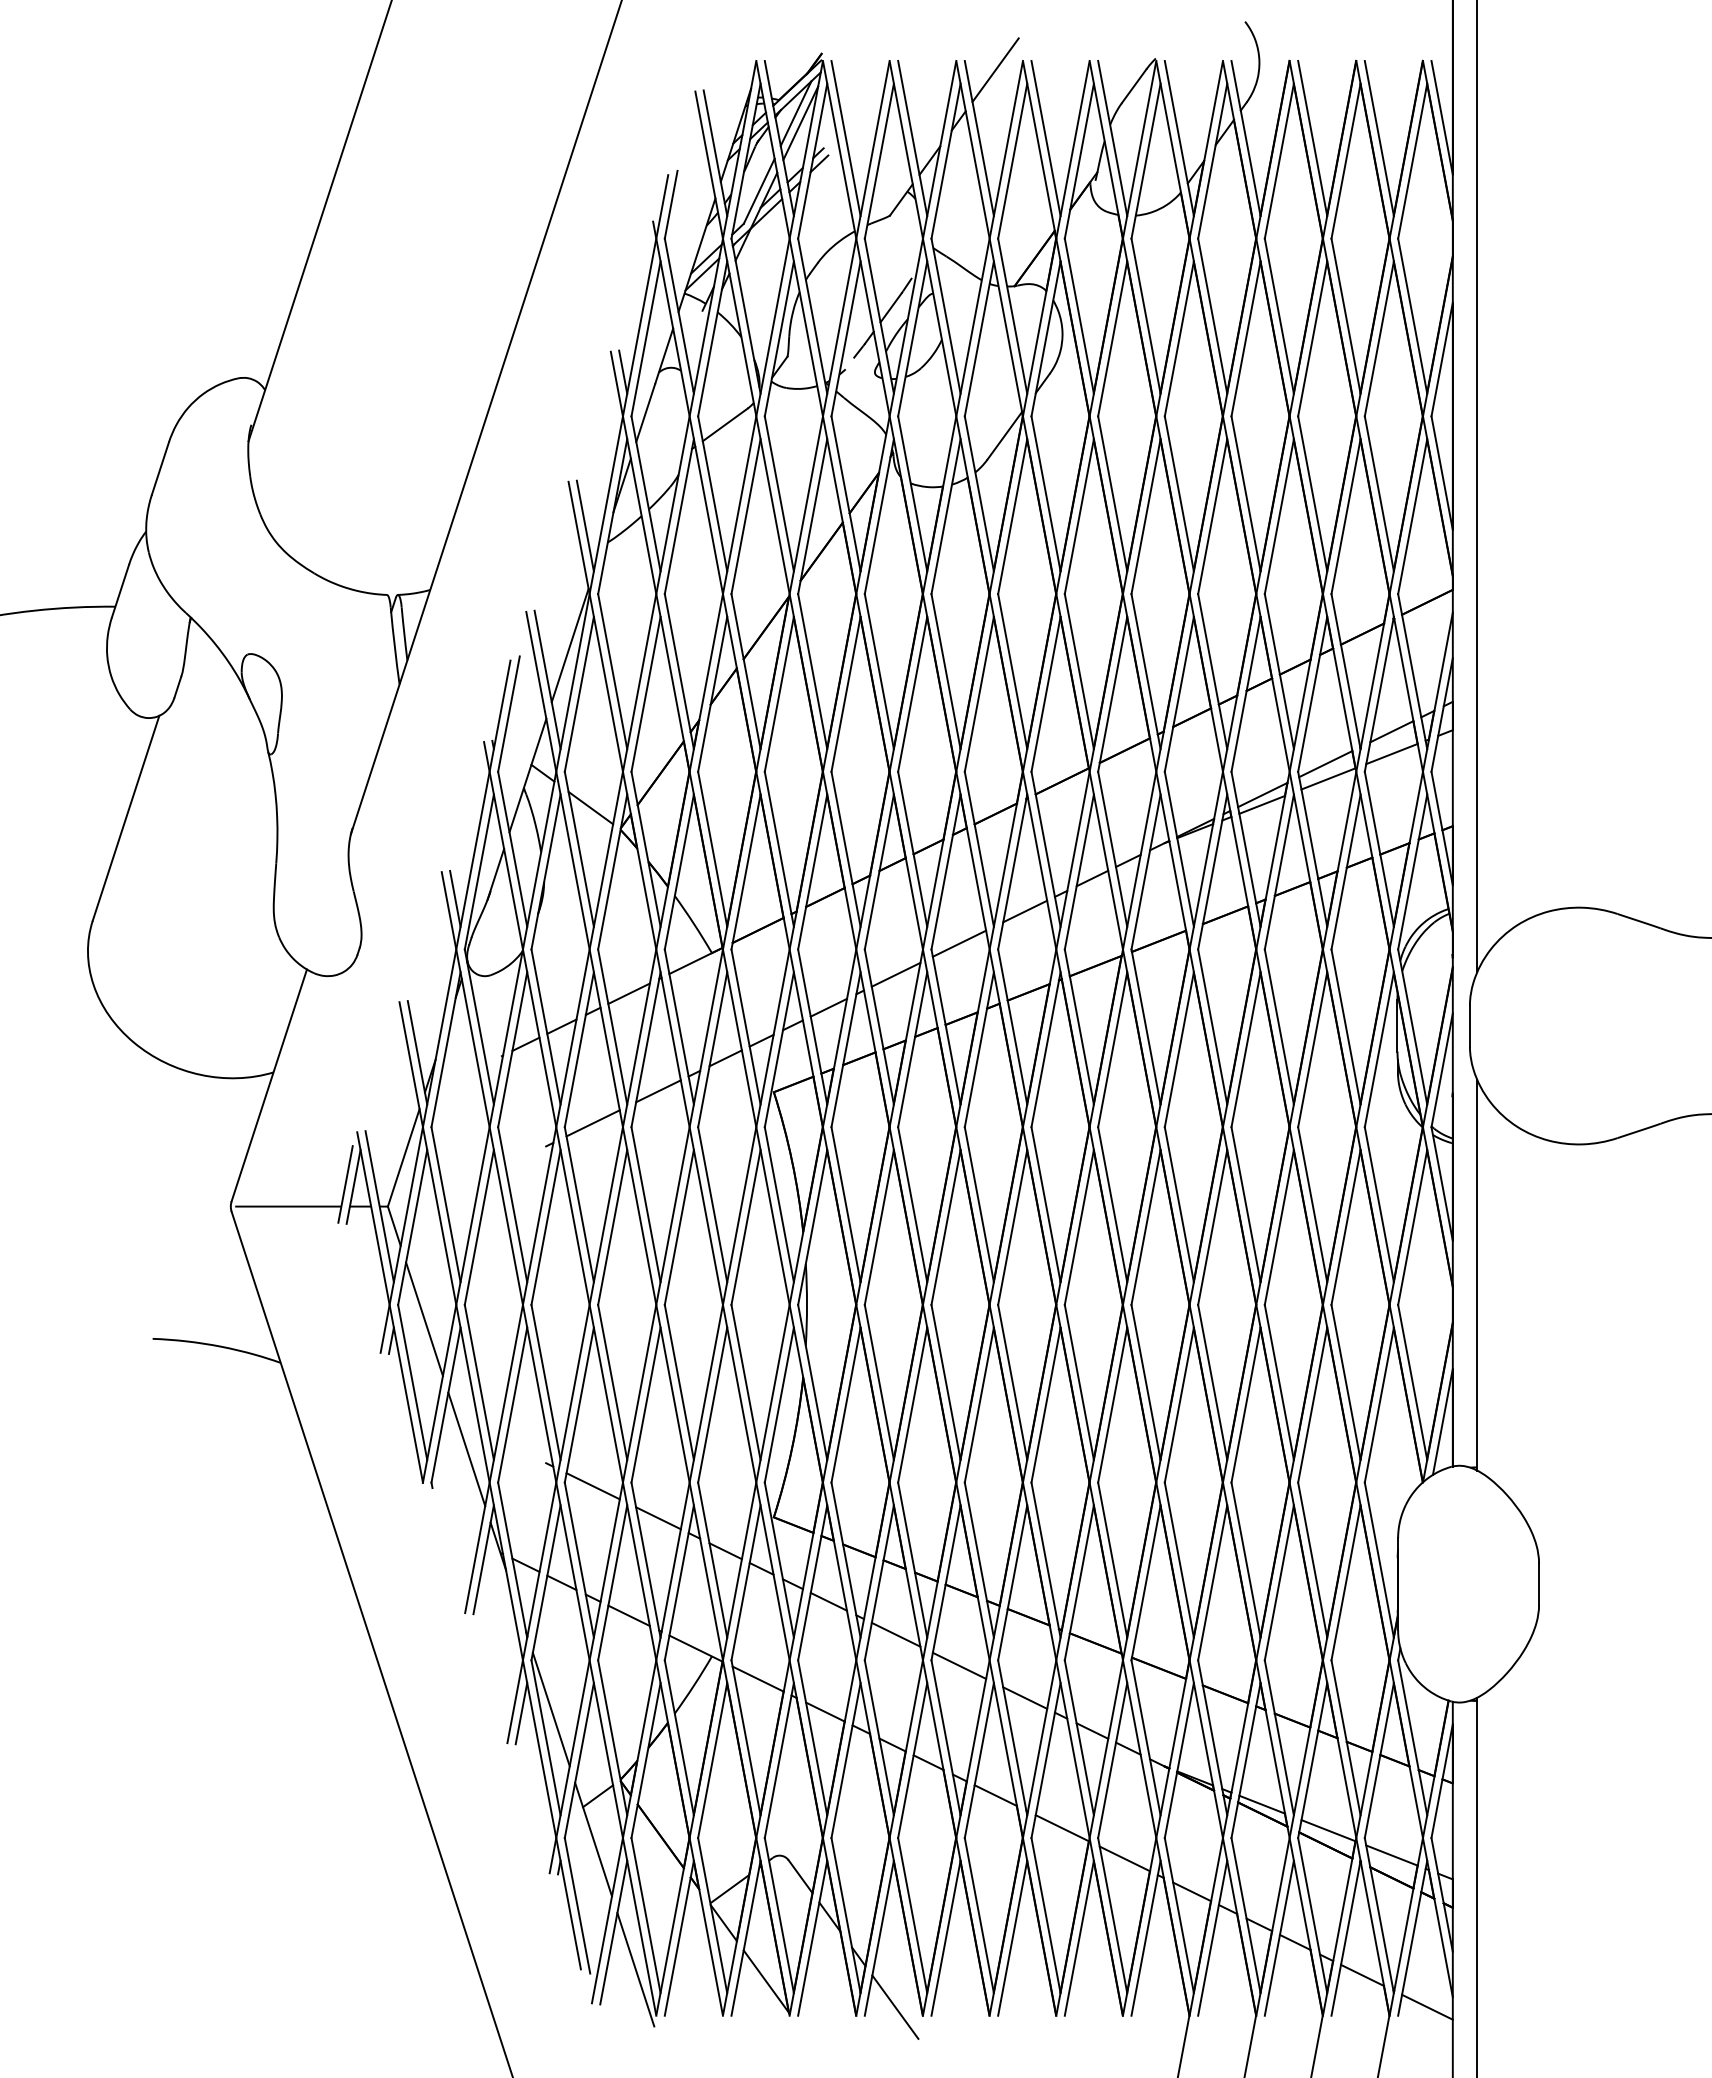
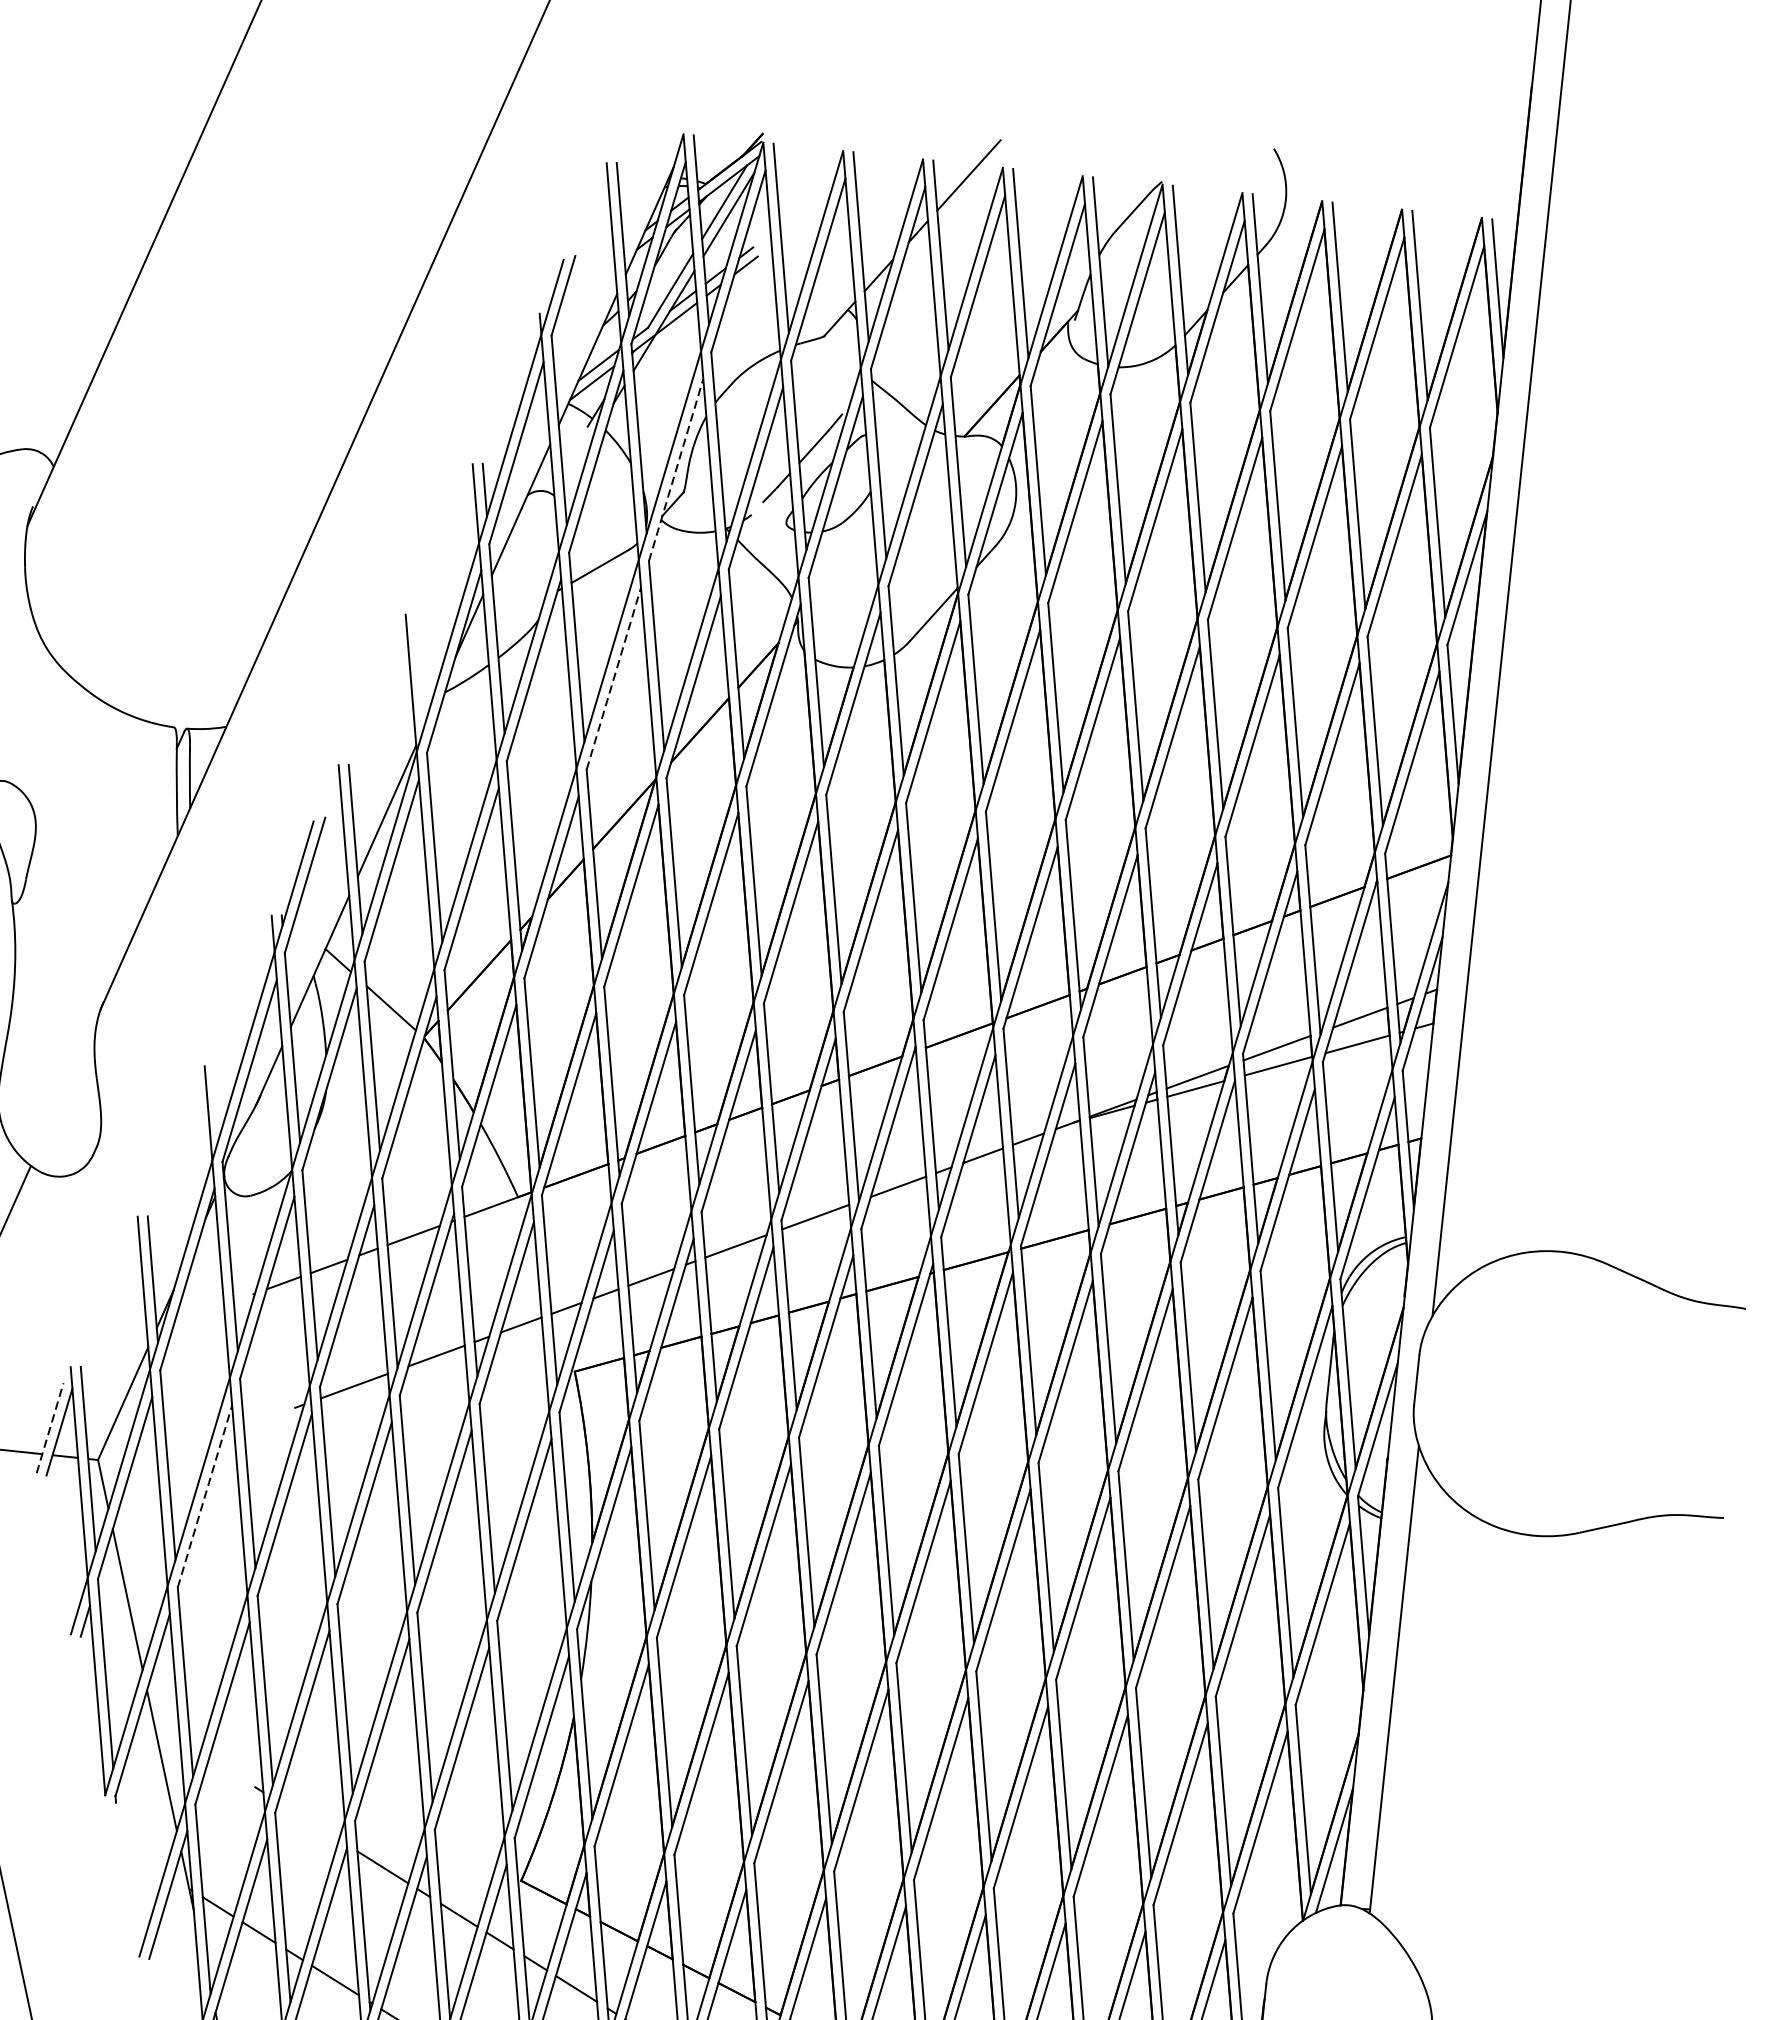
line: (779, 338) -> (676, 469), solid -> dashed
line: (746, 516) -> (614, 678), solid -> dashed
line: (584, 525) -> (419, 669), removed
line: (455, 898) -> (217, 1099), removed
line: (345, 1184) -> (50, 1428), solid -> dashed
line: (479, 1227) -> (205, 1496), solid -> dashed
line: (592, 1486) -> (307, 1821), removed

